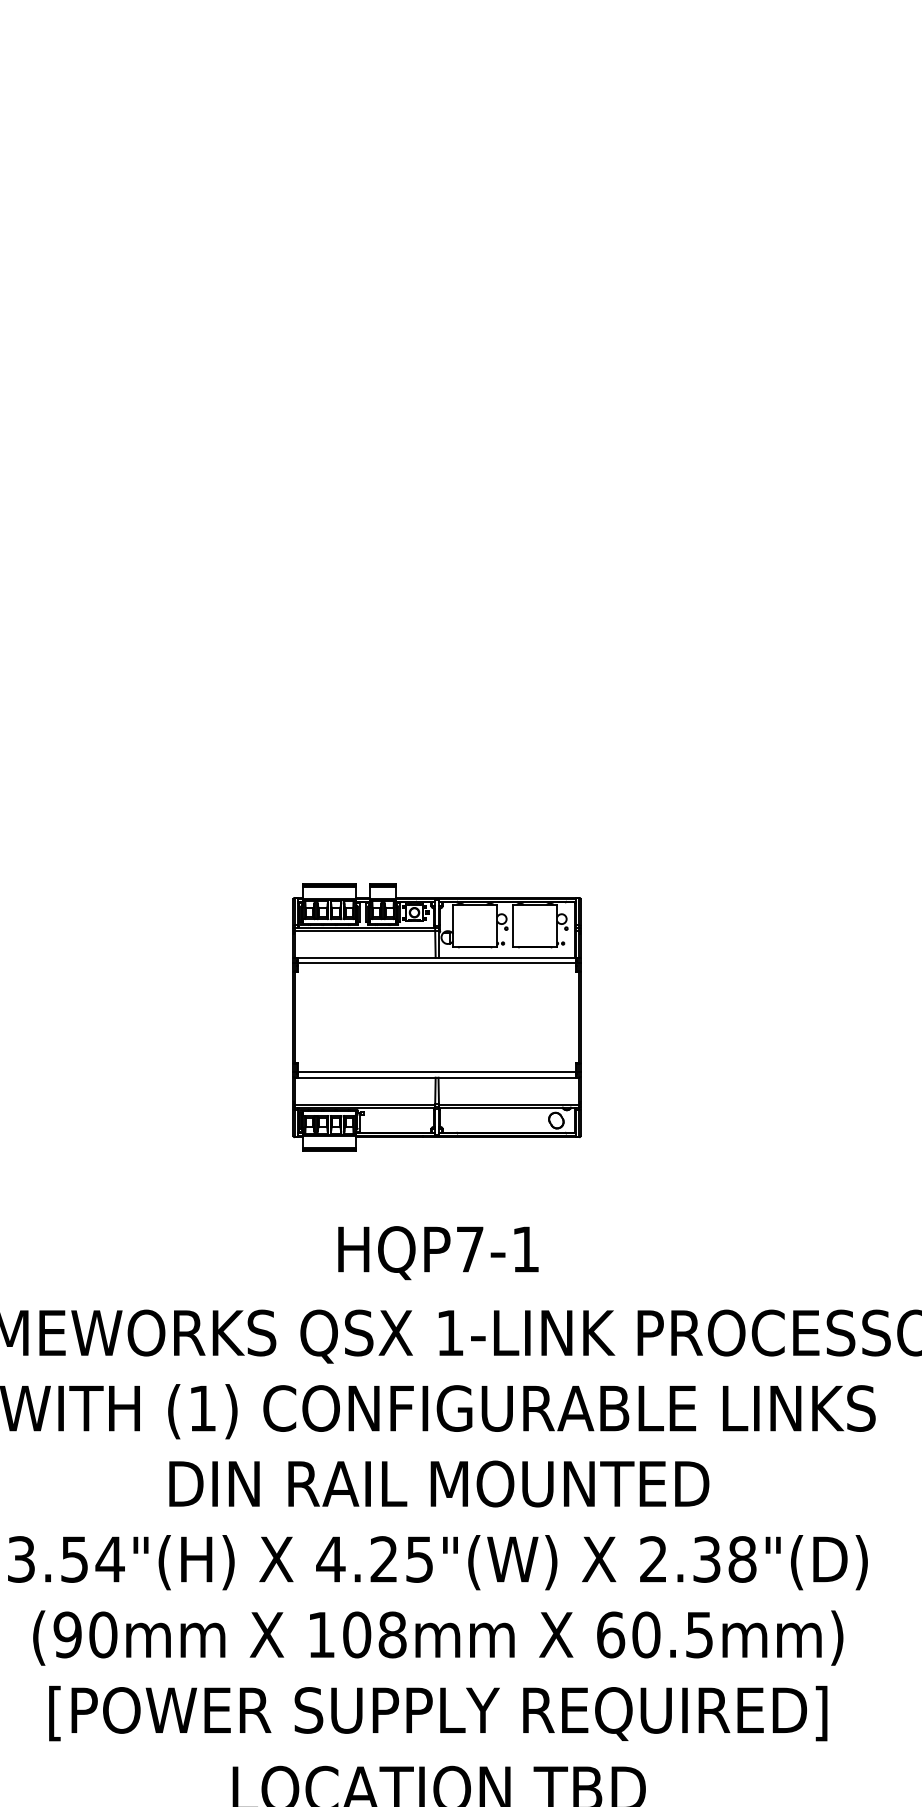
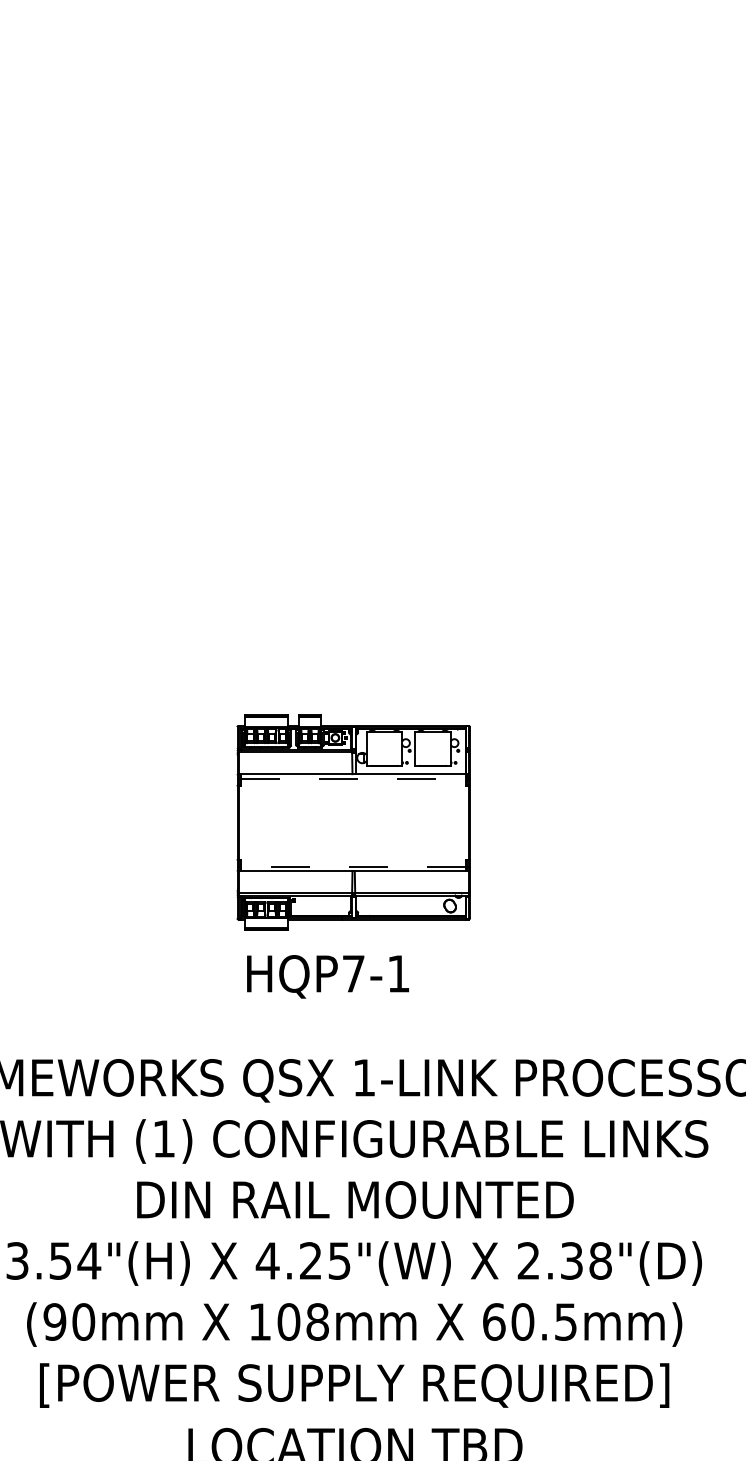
line: (437, 962) -> (353, 778), solid -> dashed
line: (436, 1072) -> (353, 867), solid -> dashed
text: (438, 1253) -> (328, 977), moved

